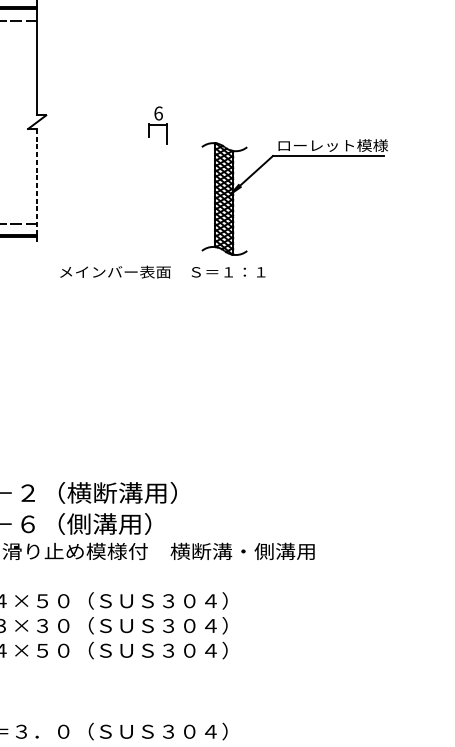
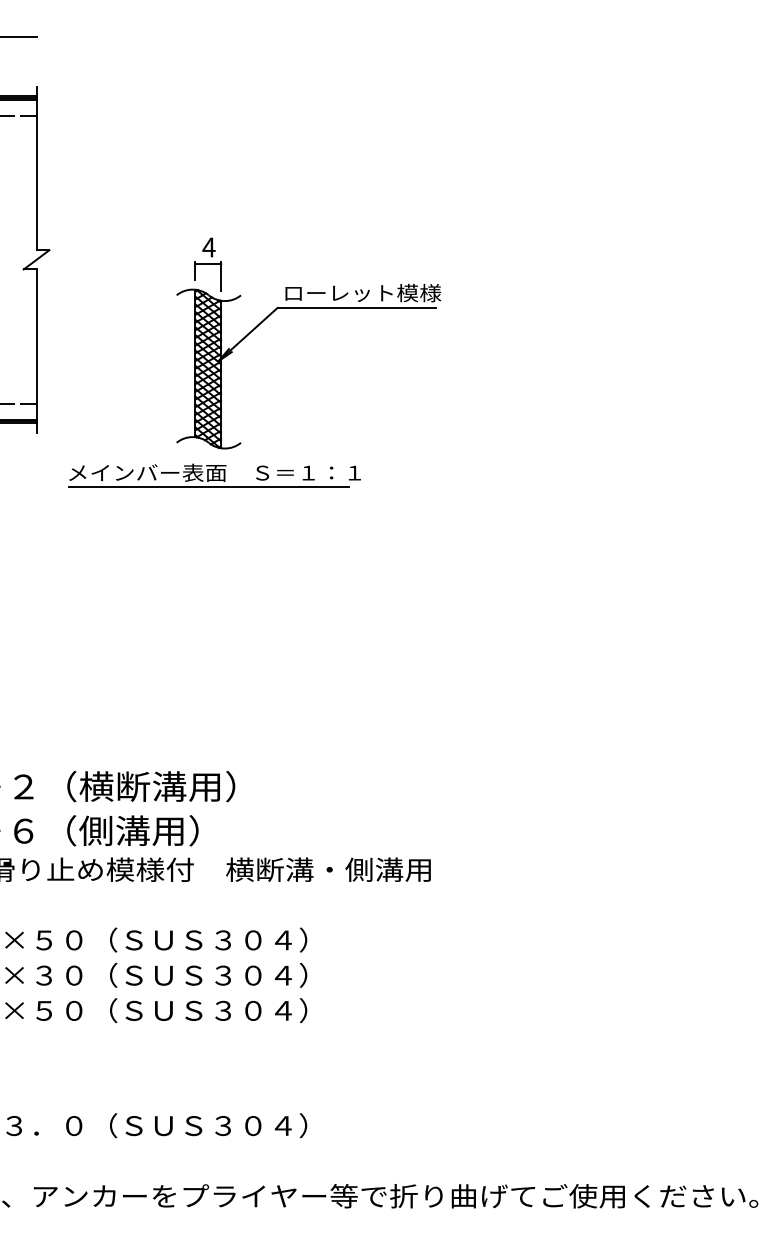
text: (158, 113) -> (208, 247), 6 -> 4
part: (294, 156) -> (308, 308), moved
line: (37, 186) -> (36, 351), dashed -> solid
line: (158, 282) -> (208, 487), added

